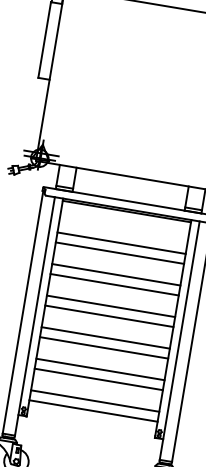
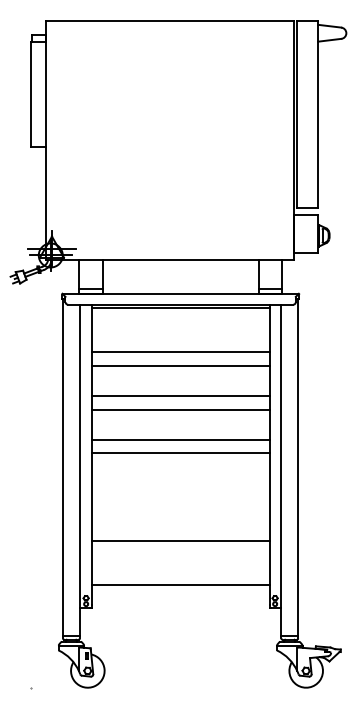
line: (105, 337) -> (180, 483), removed
line: (103, 347) -> (180, 497), removed
line: (100, 369) -> (180, 527), removed
line: (95, 401) -> (180, 571), removed

